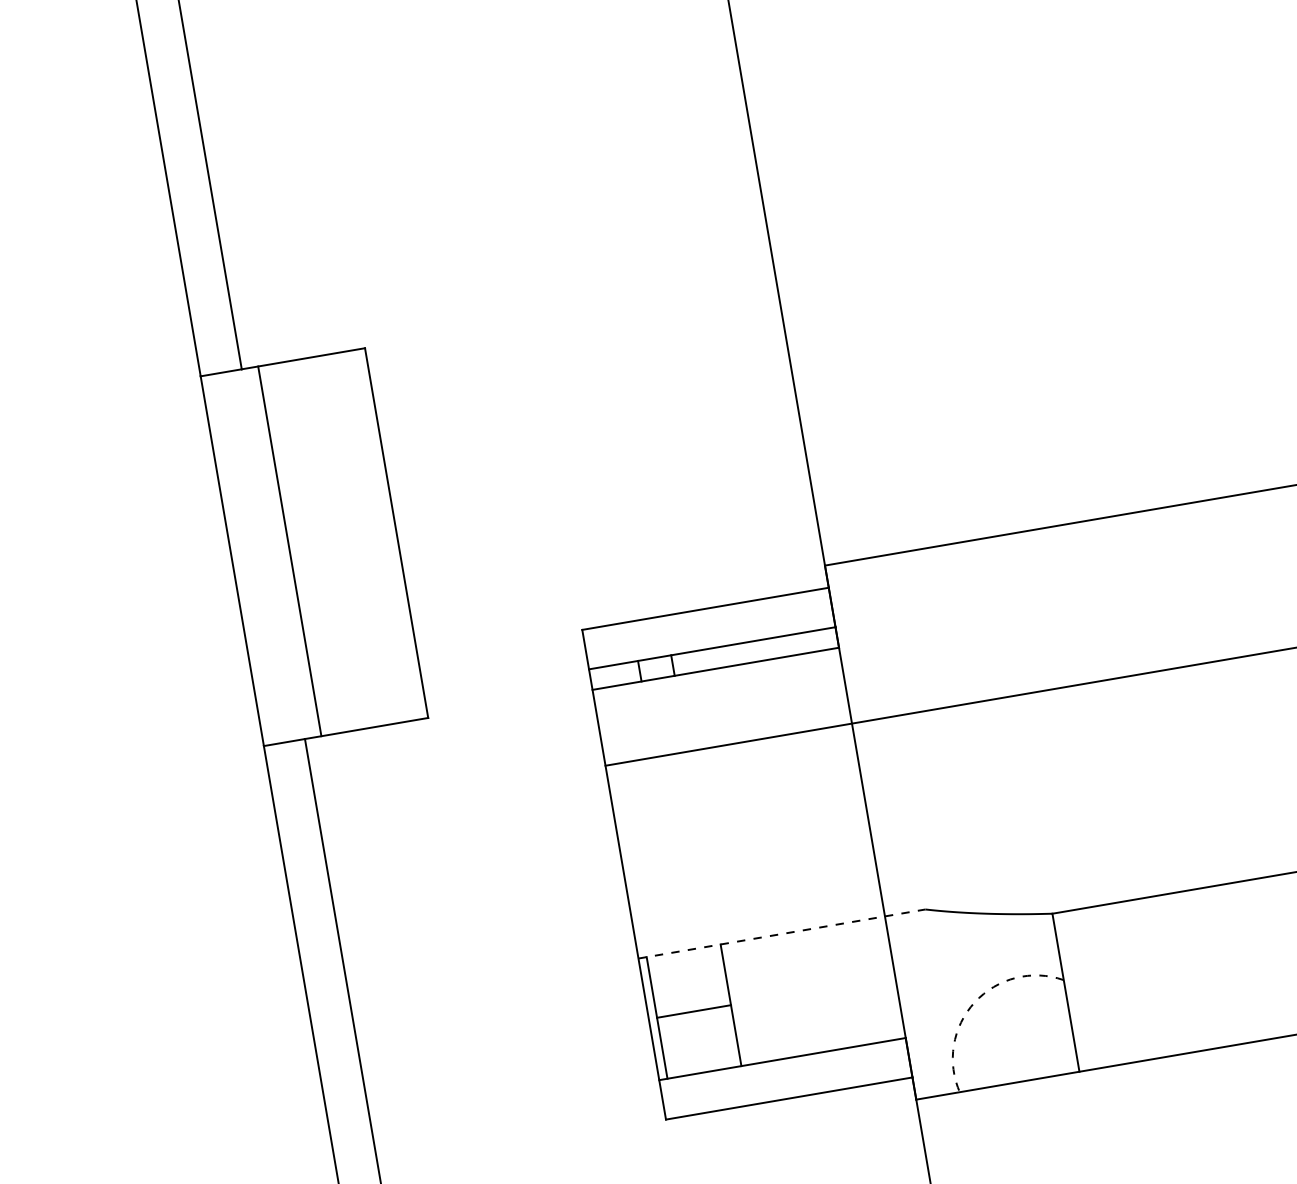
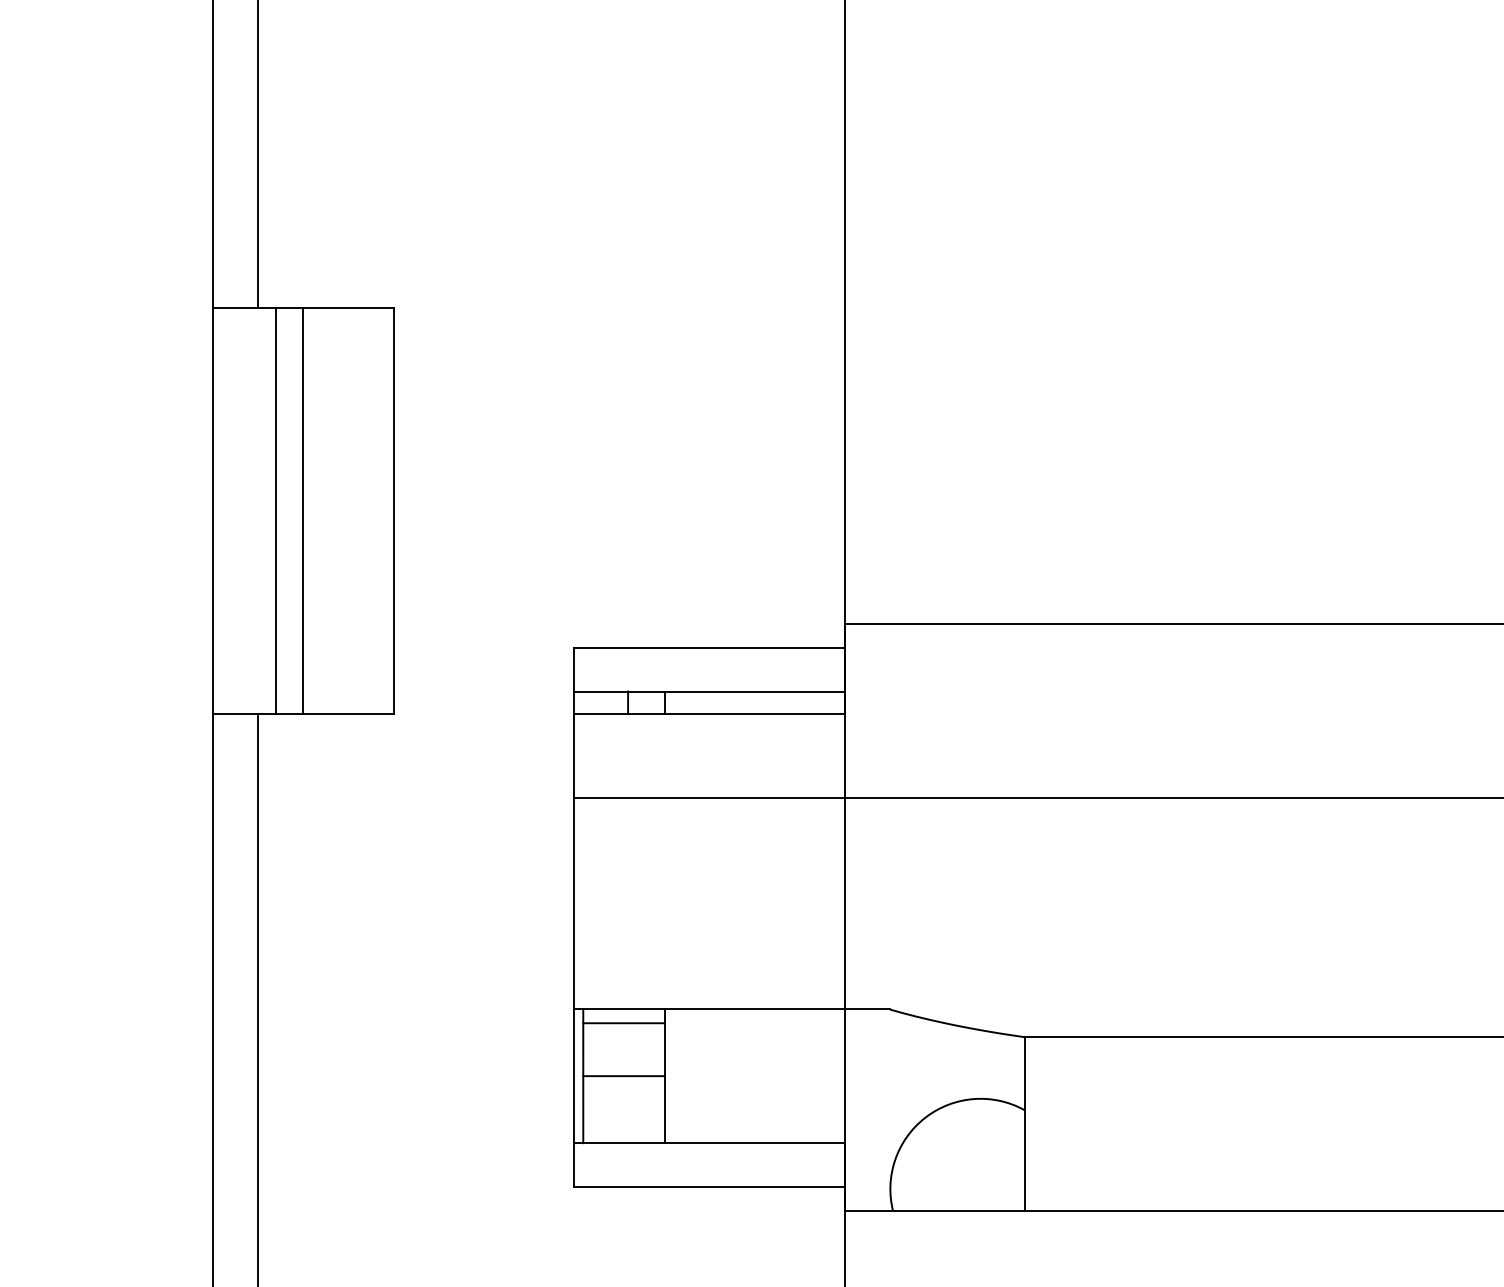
line: (314, 546) -> (303, 510), added
line: (781, 934) -> (731, 1009), dashed -> solid
line: (685, 963) -> (623, 1023), added
arc: (974, 1002) -> (925, 1117), dashed -> solid

